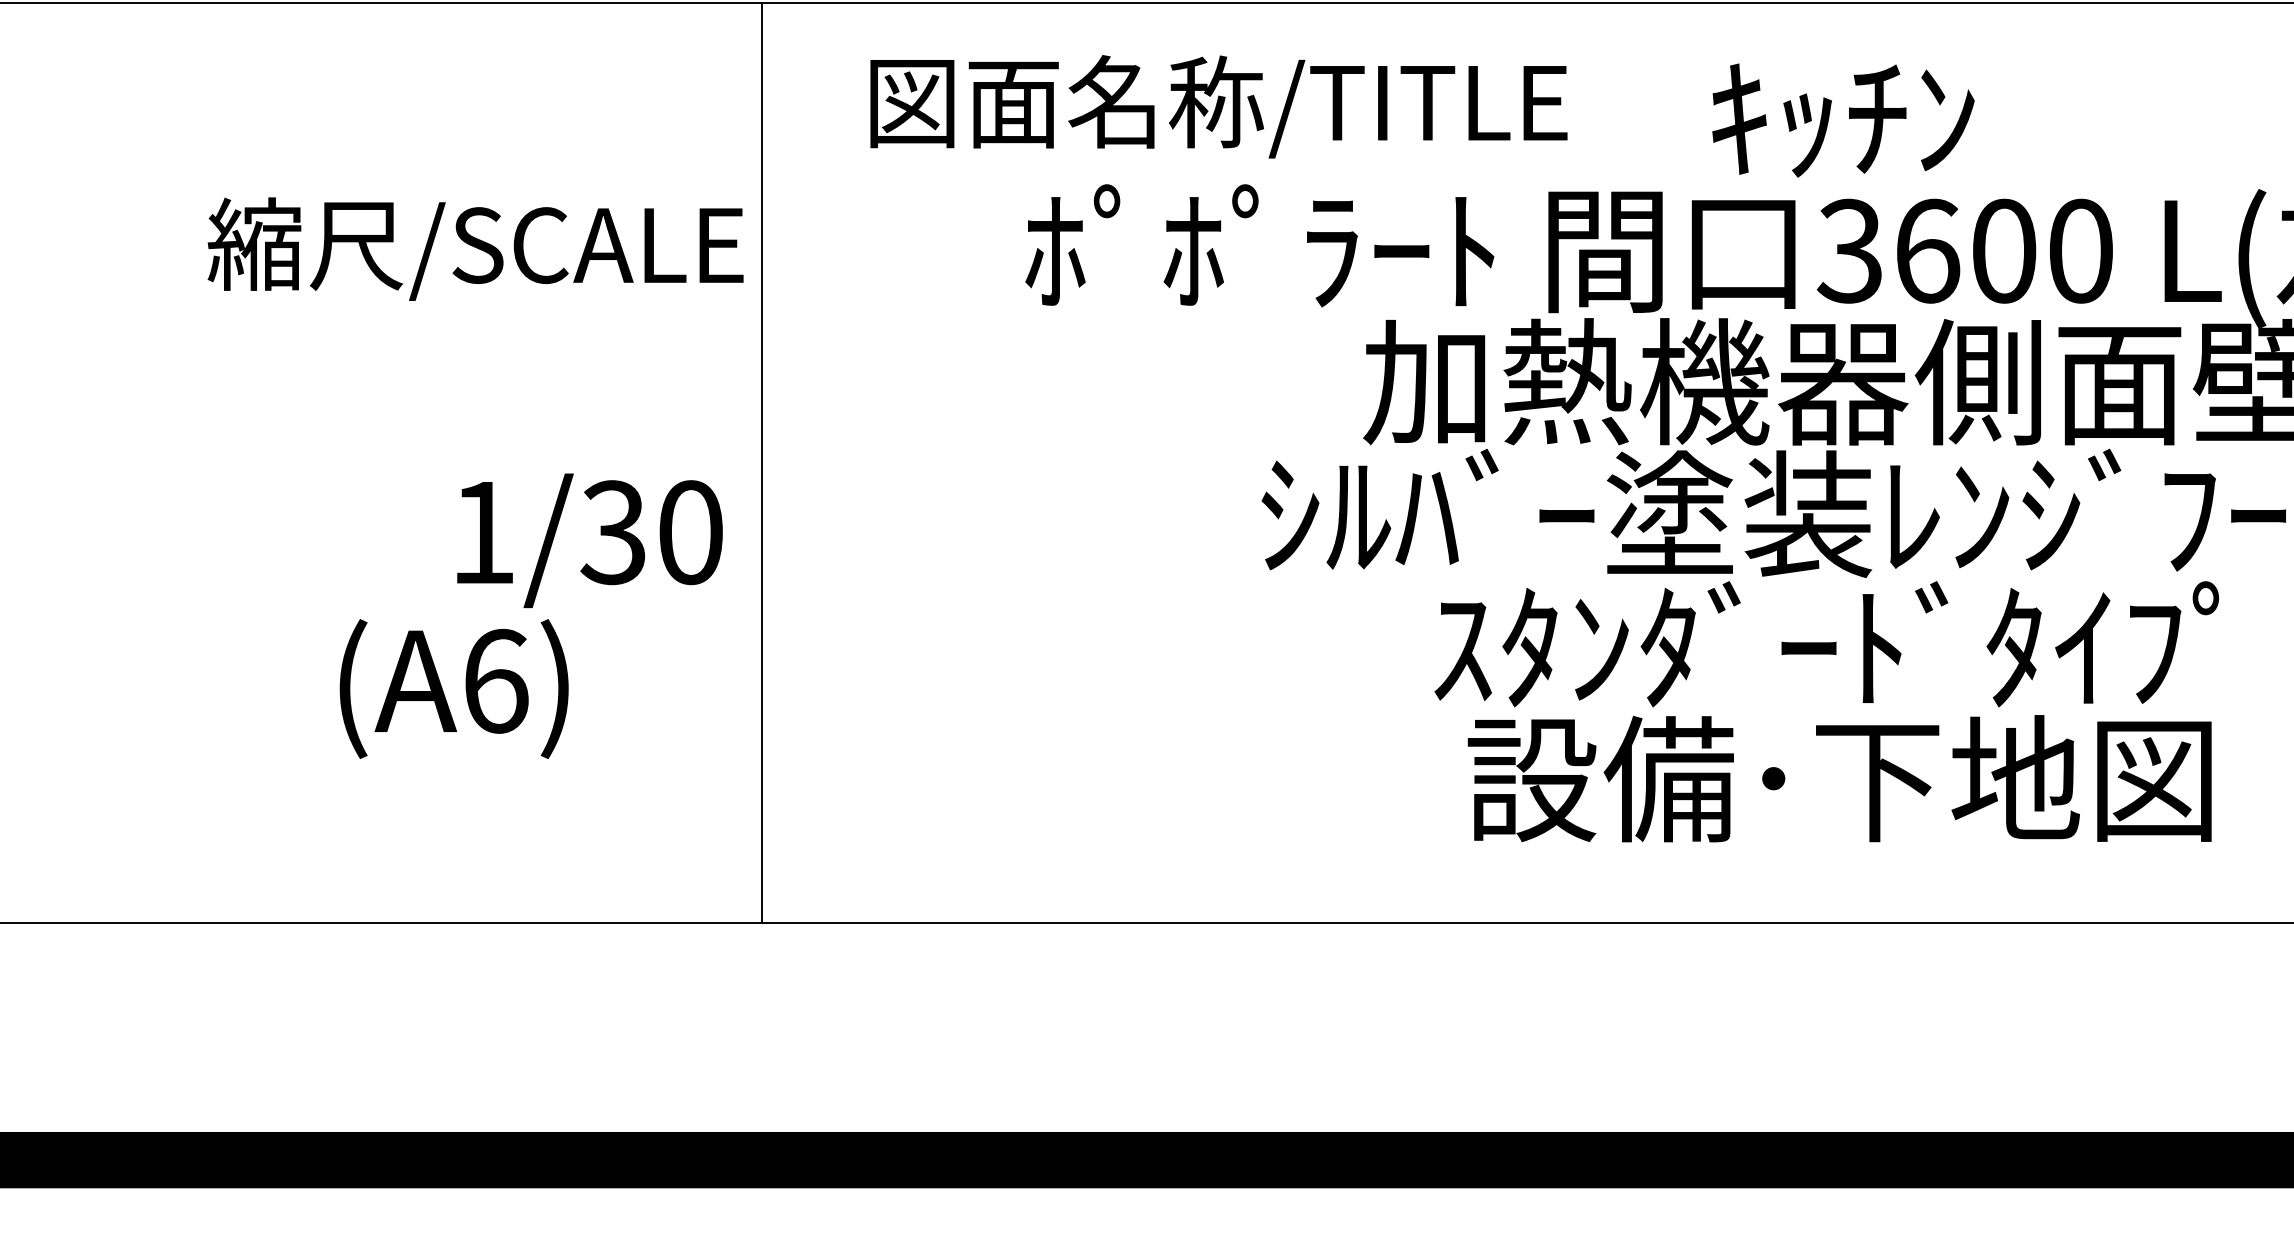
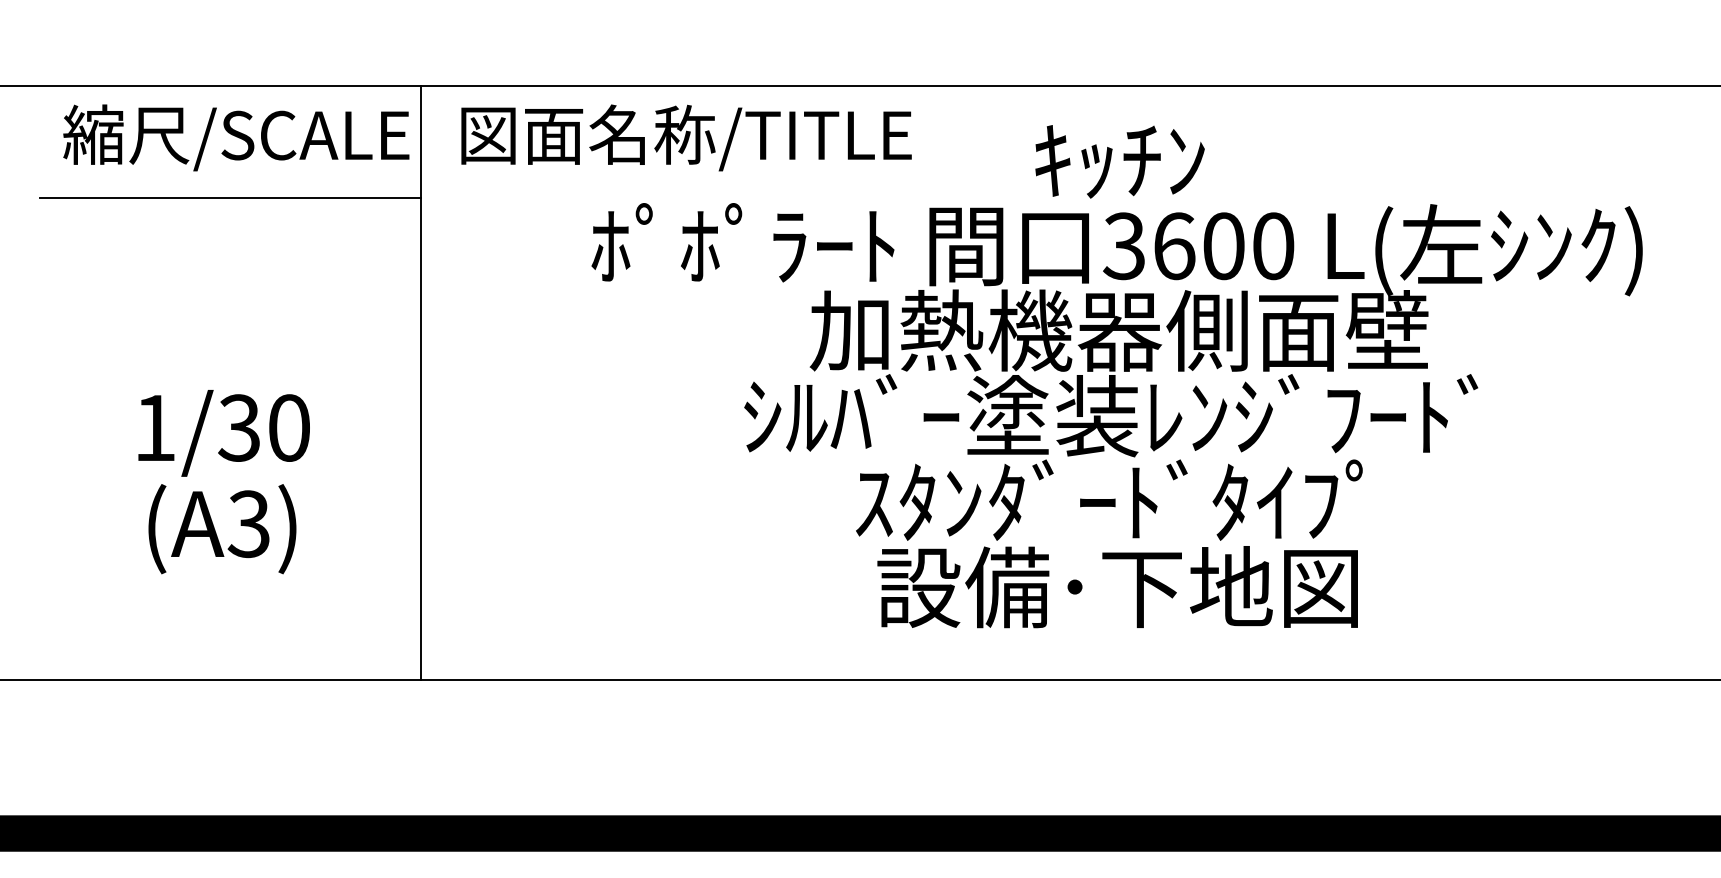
text: (1218, 106) -> (686, 137), moved
line: (466, 177) -> (230, 198), added
text: (475, 248) -> (236, 137), moved
text: (588, 541) -> (223, 433), moved
text: (494, 681) -> (248, 524), (A6) -> (A3)

